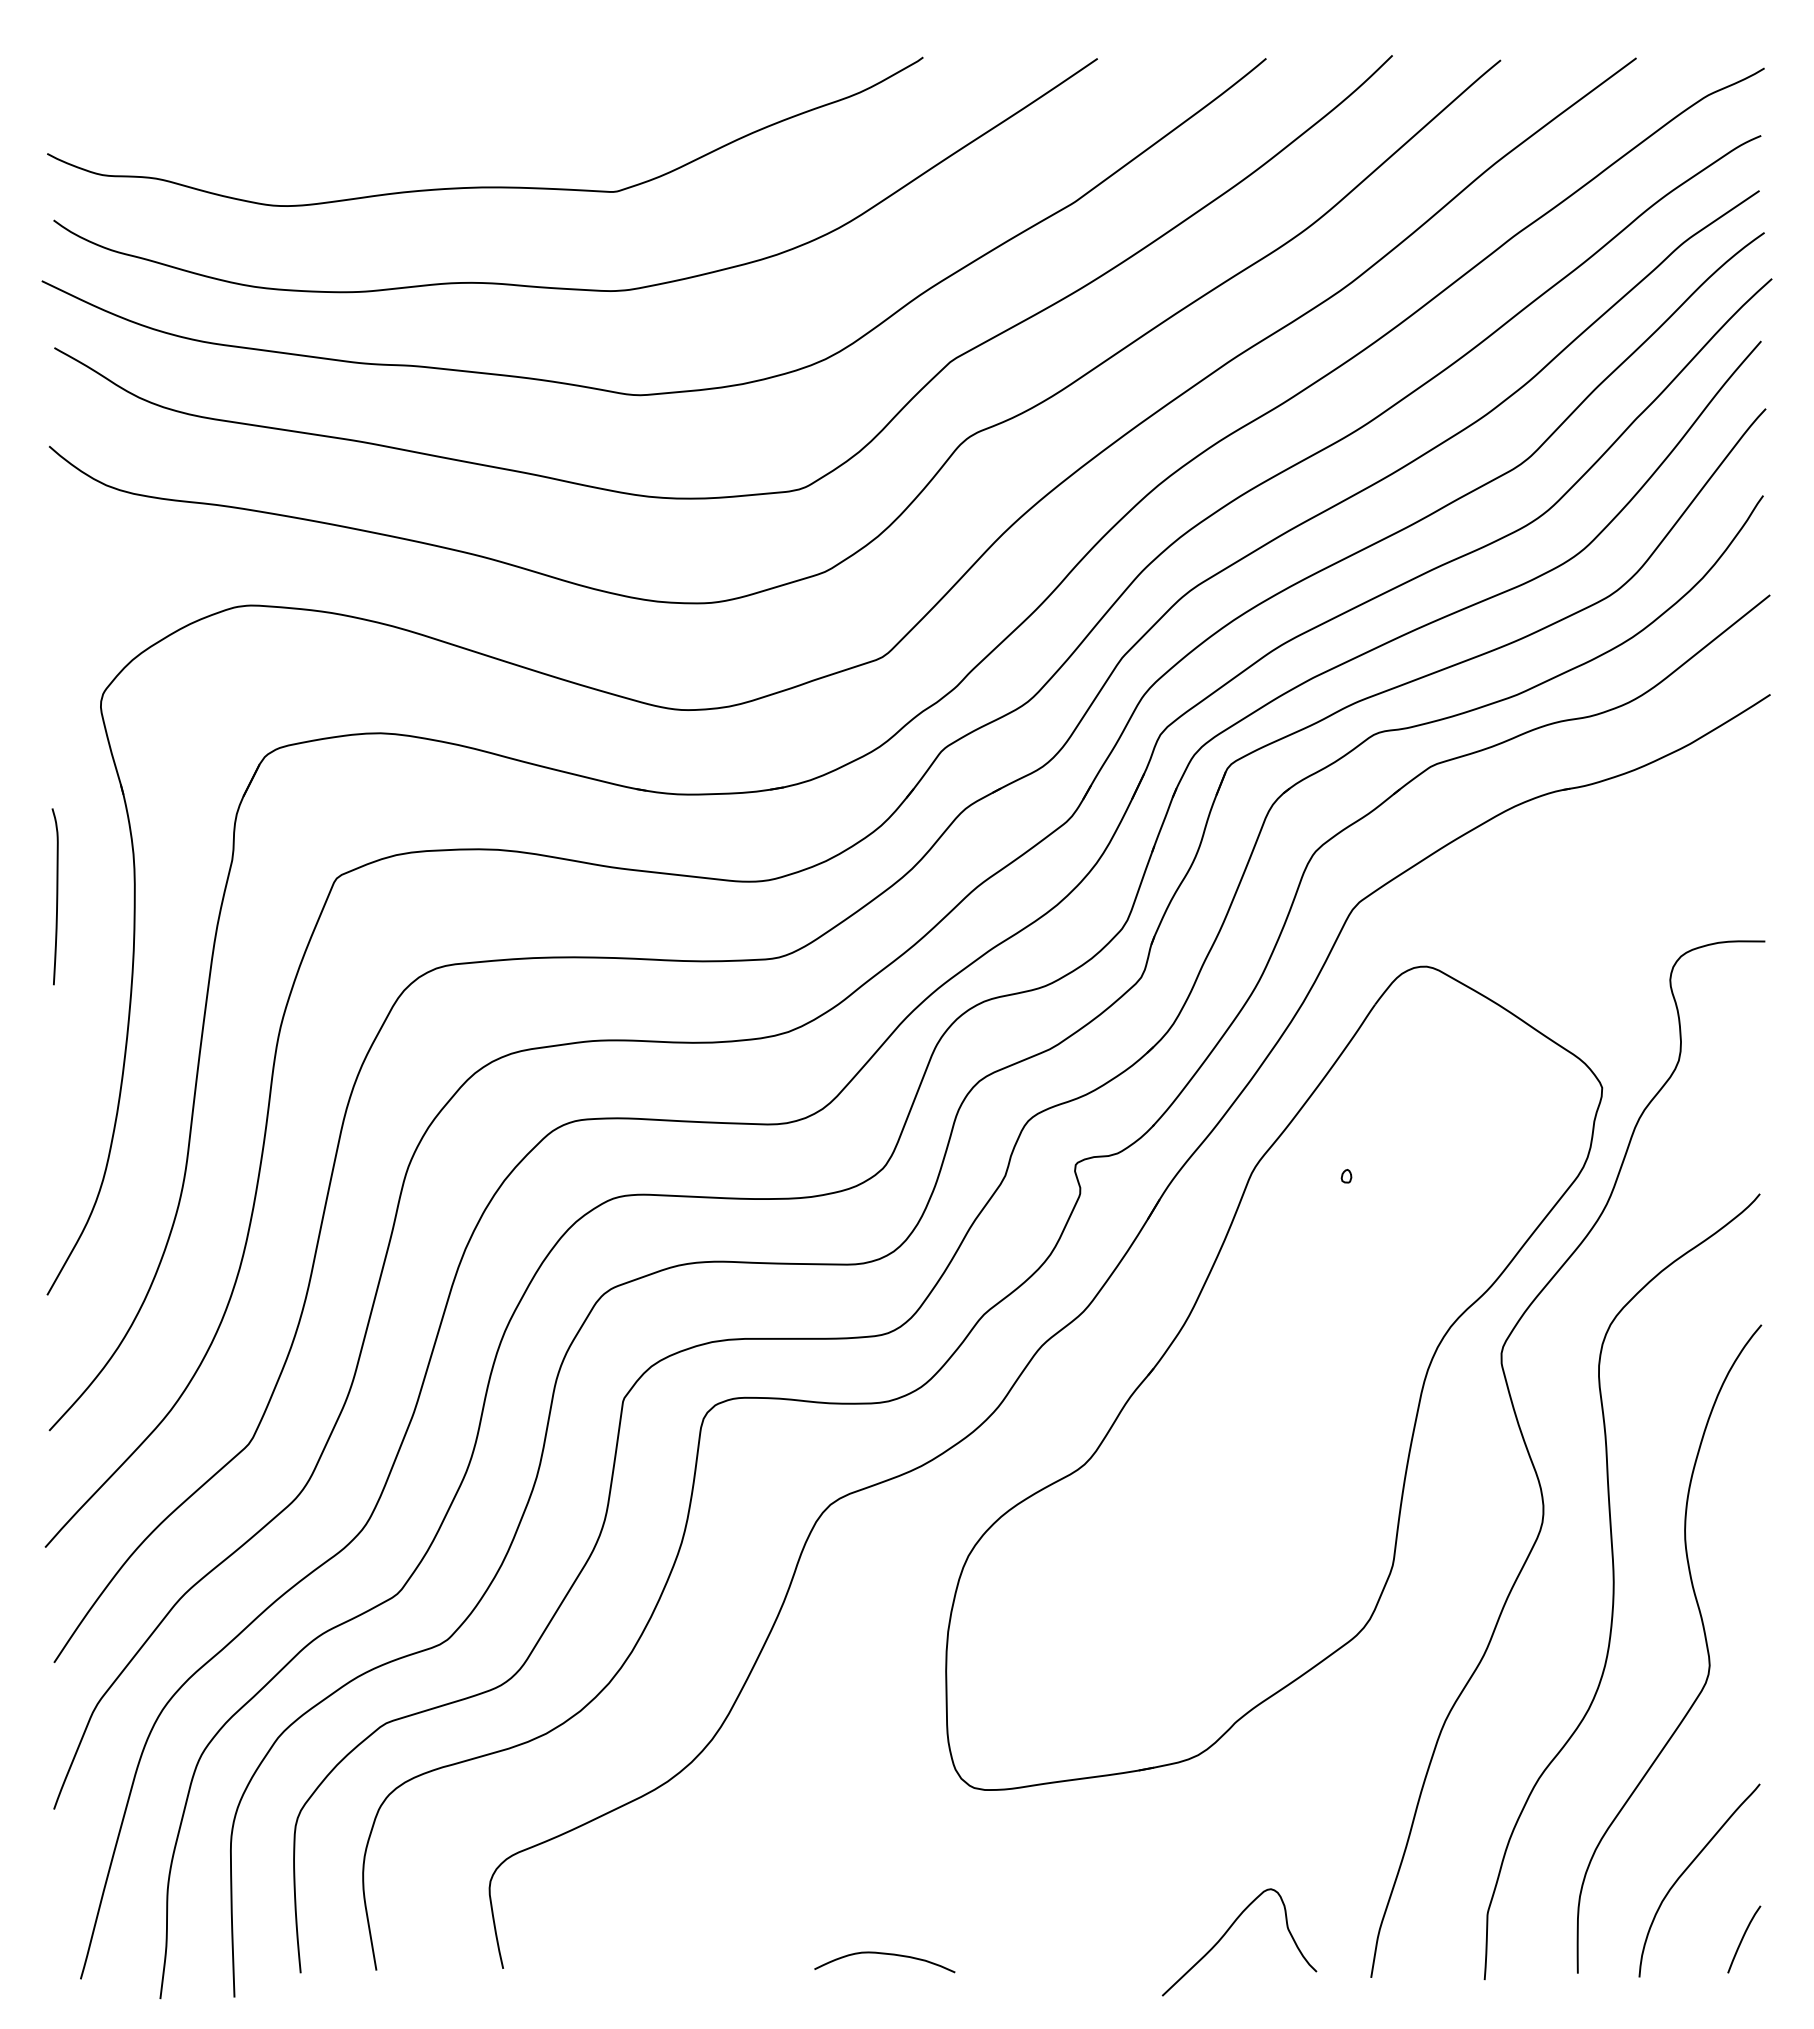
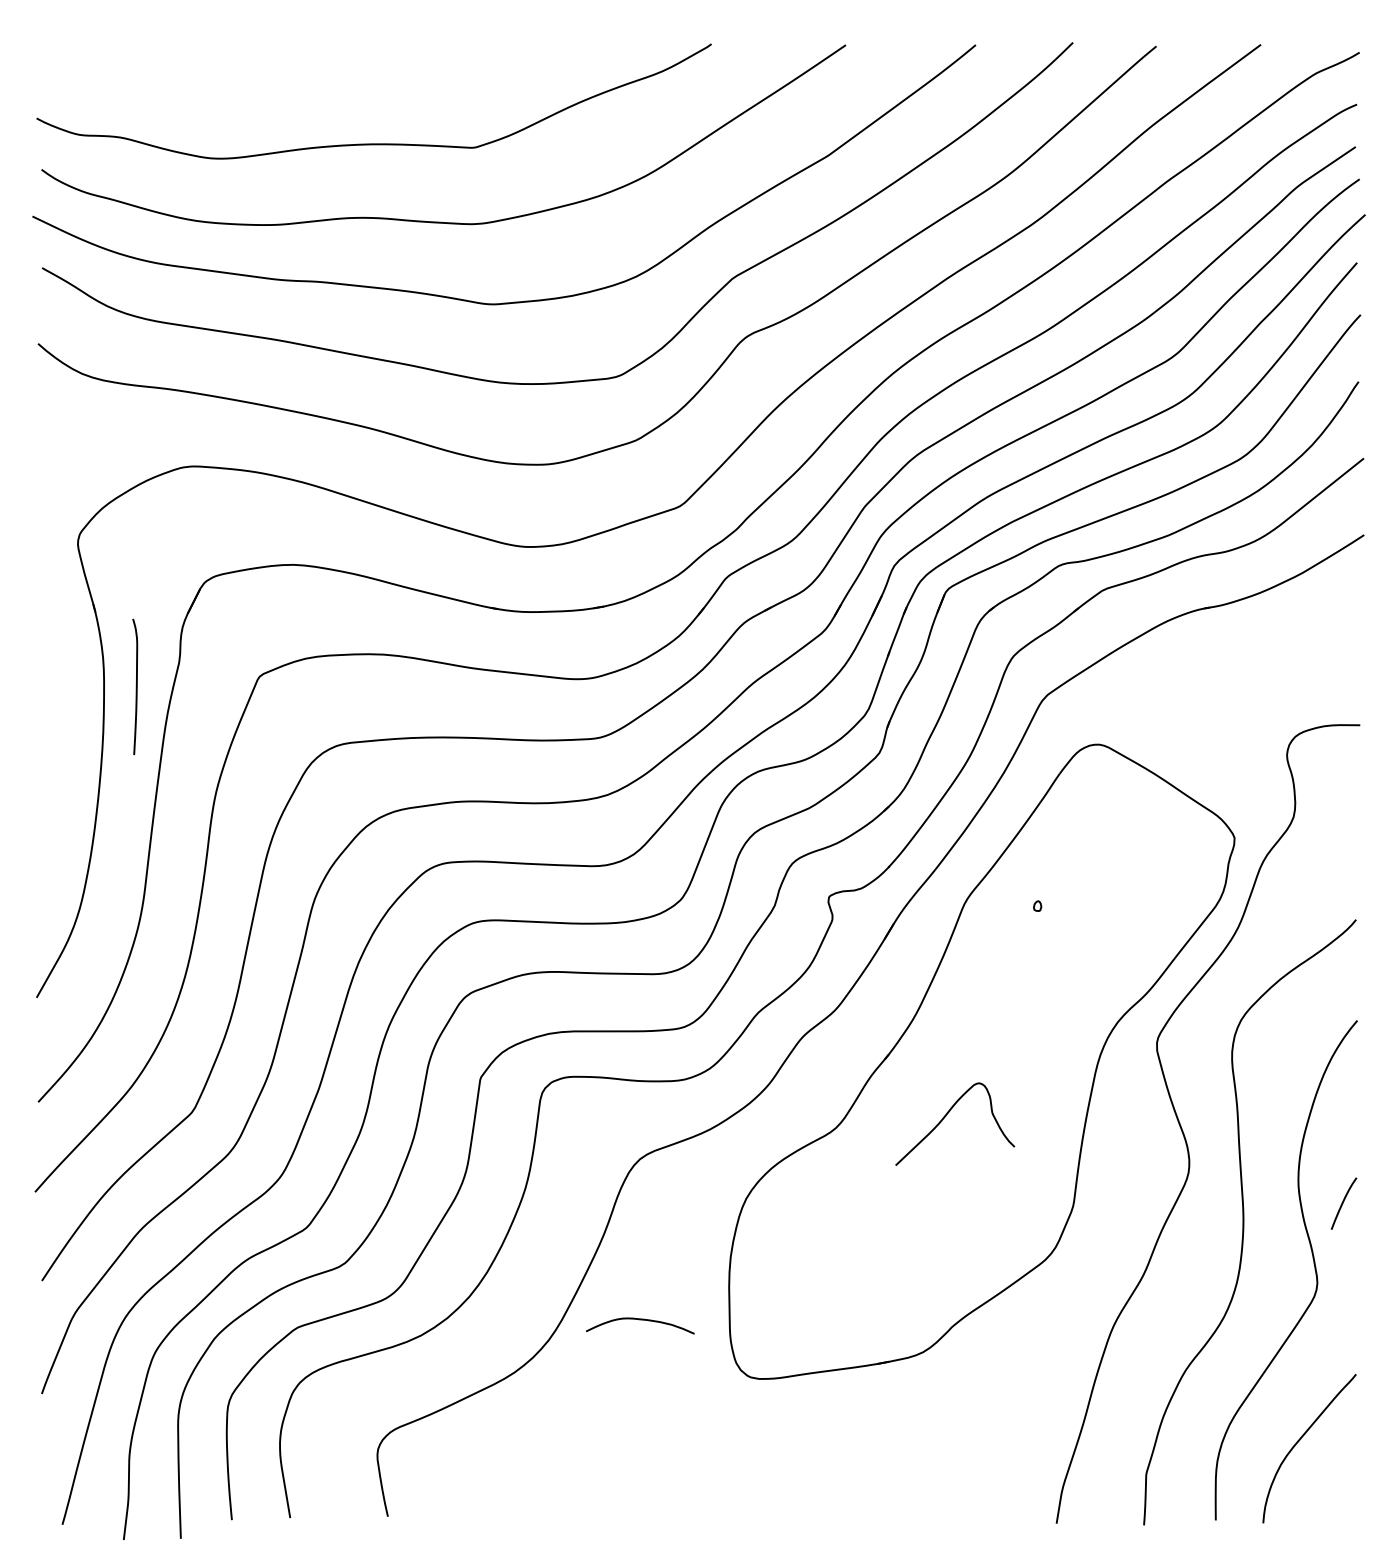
curve: (56, 896) -> (136, 686), moved
curve: (1228, 1931) -> (946, 1115), moved
curve: (1743, 1939) -> (1343, 1203), moved
curve: (884, 1954) -> (640, 1320), moved

